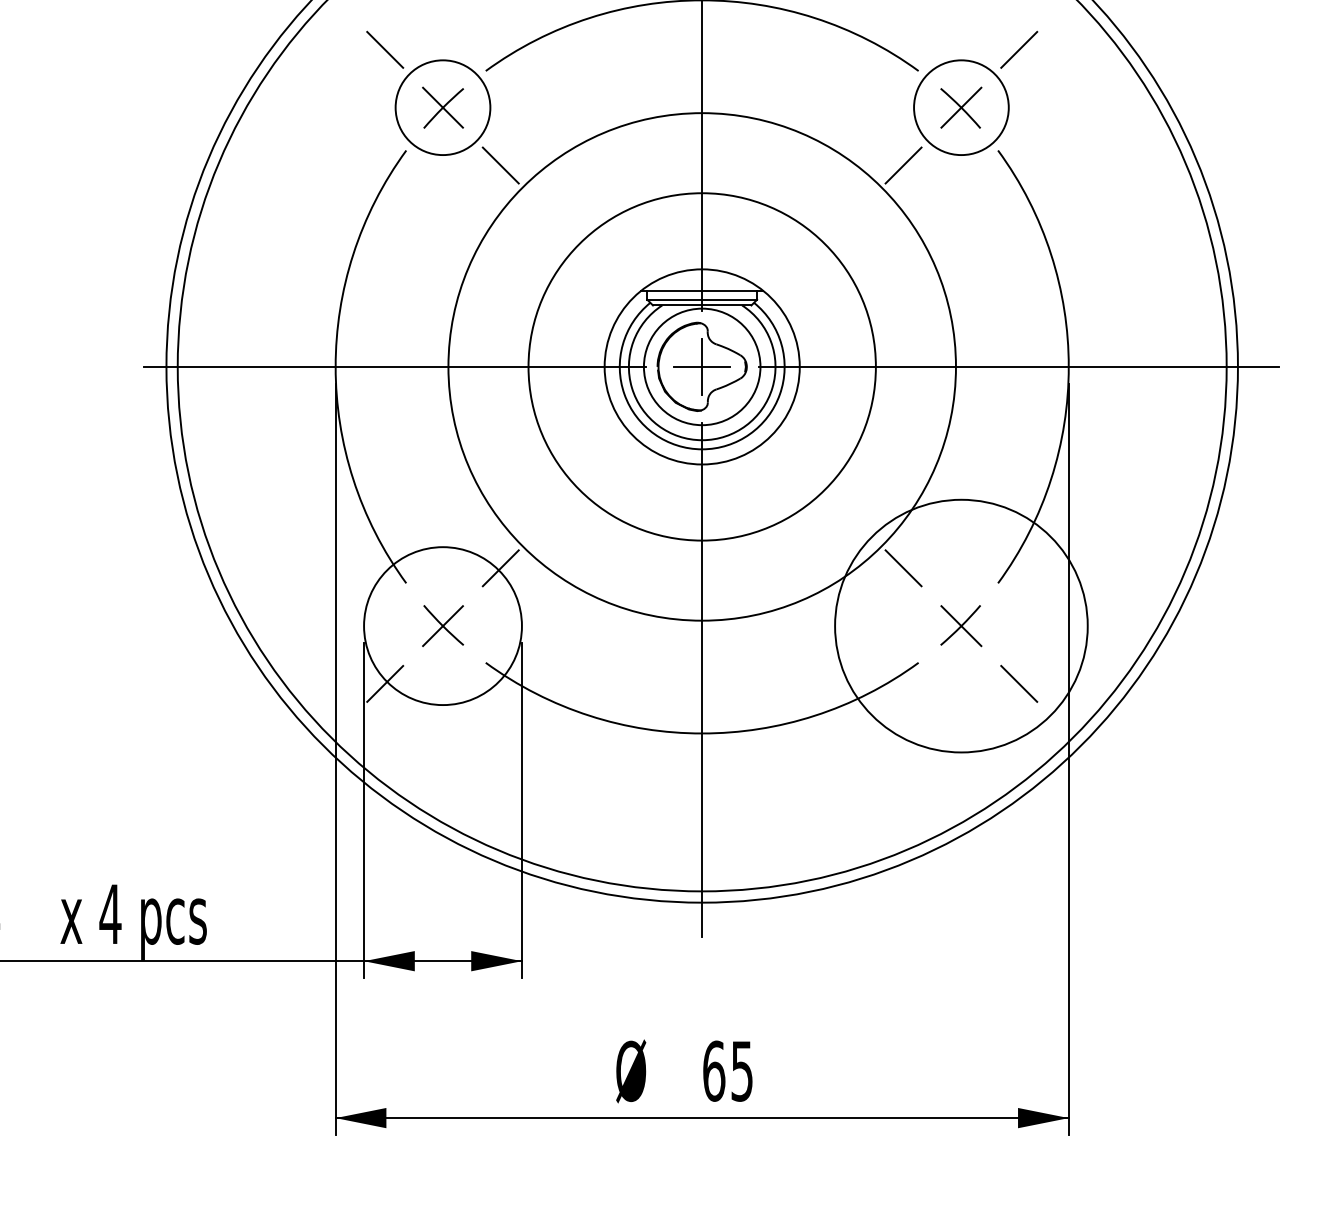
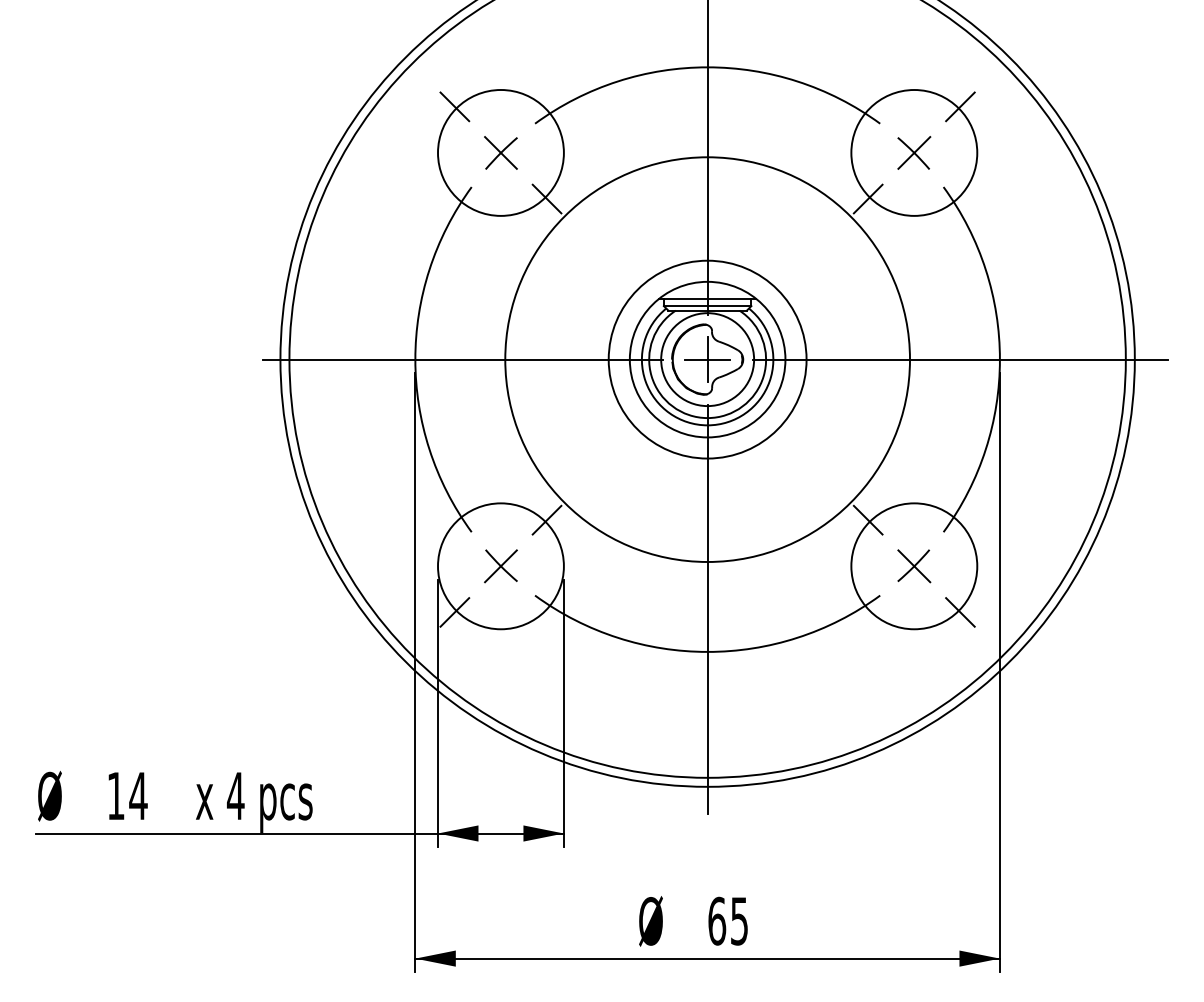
circle: (442, 107) -> (500, 152), size x1.67
circle: (961, 107) -> (914, 152), size x1.67
circle: (702, 366) -> (707, 359), size x0.71
circle: (961, 626) -> (914, 566), size x0.62

